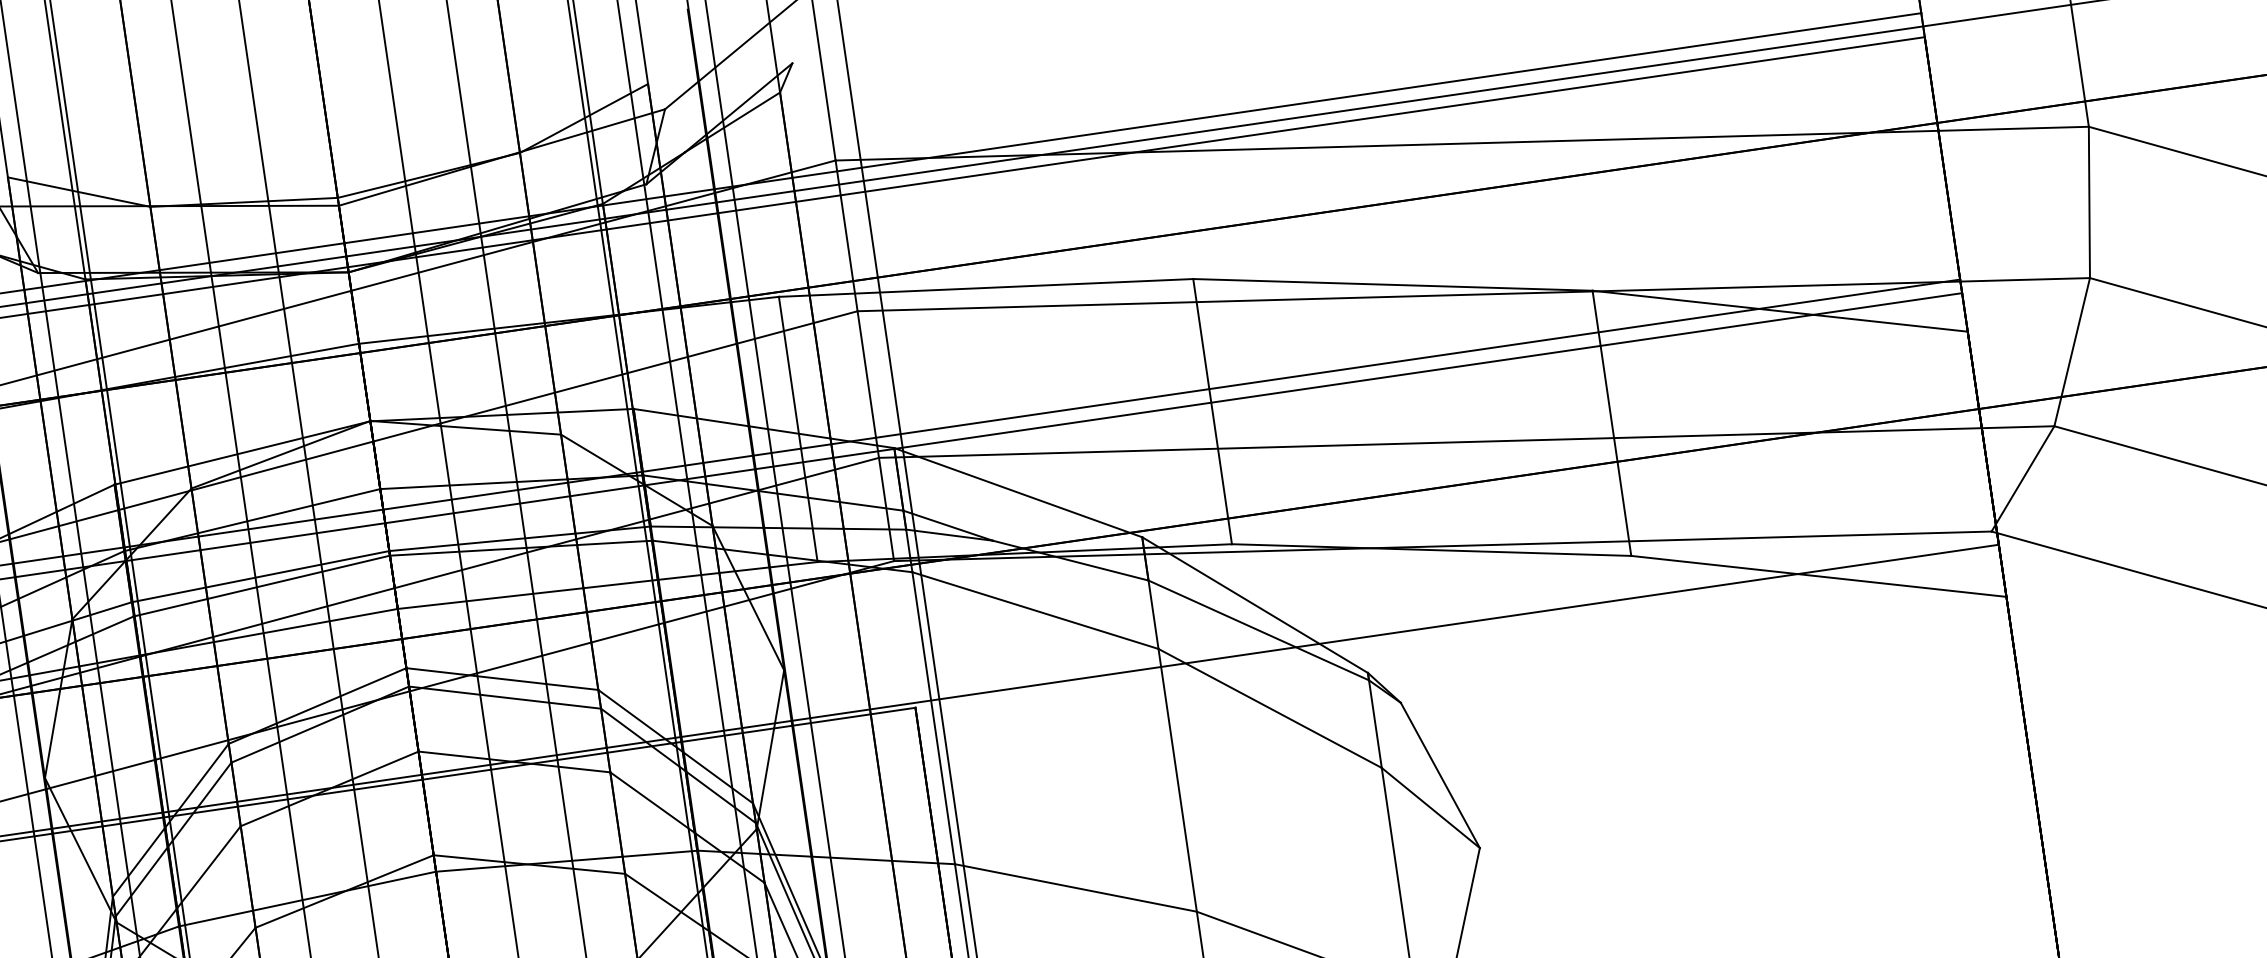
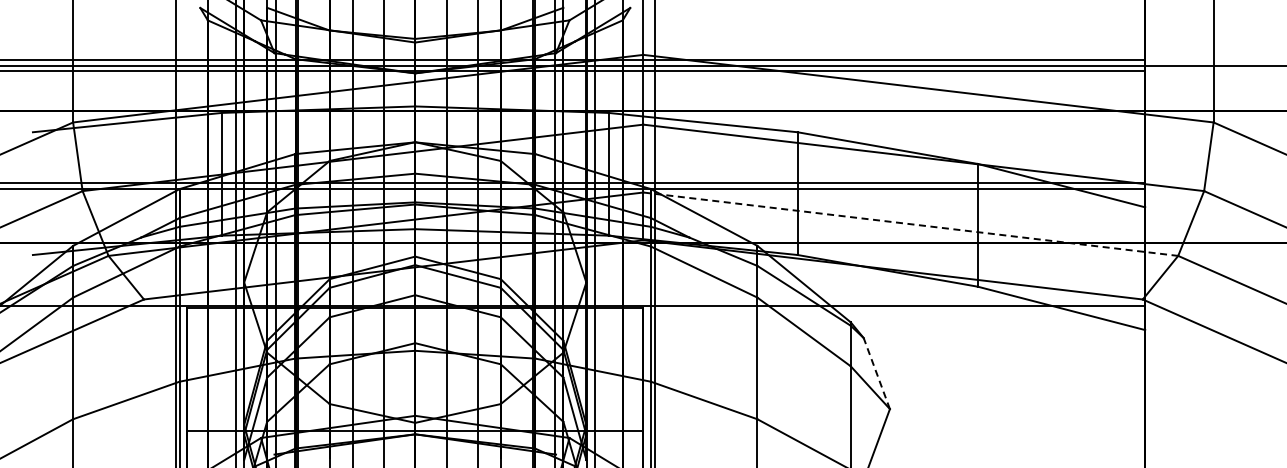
line: (1468, 442) -> (911, 224), solid -> dashed
line: (1439, 775) -> (876, 373), solid -> dashed

